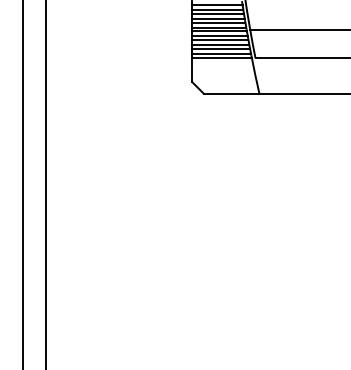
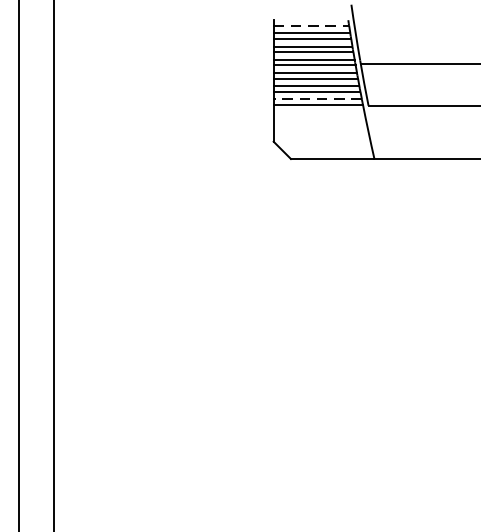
line: (217, 5) -> (311, 26), solid -> dashed
line: (221, 53) -> (317, 98), solid -> dashed

